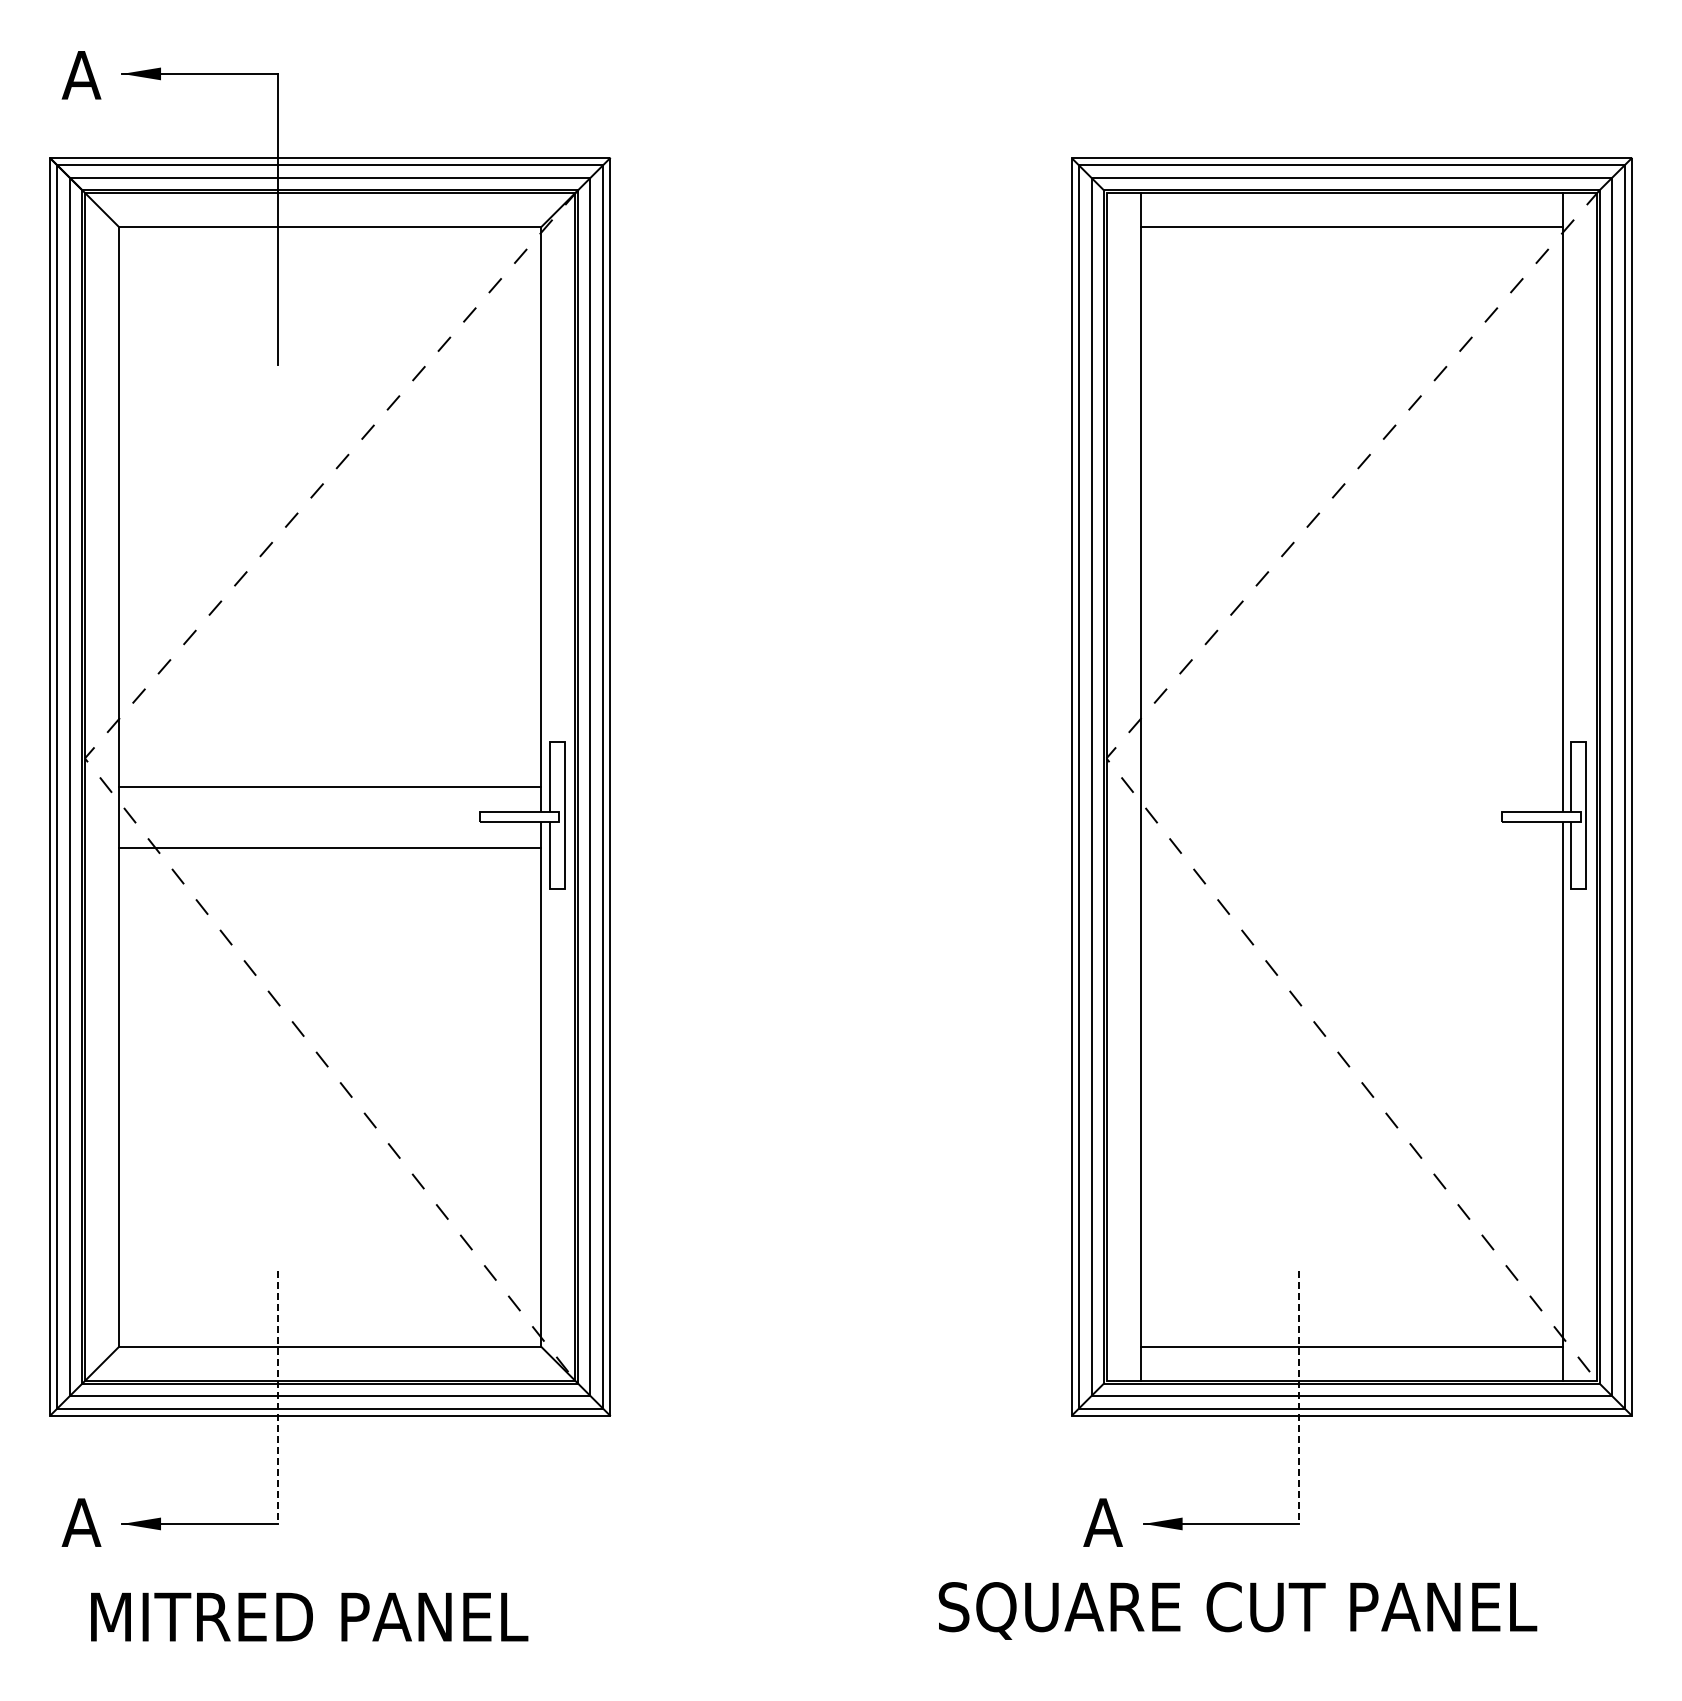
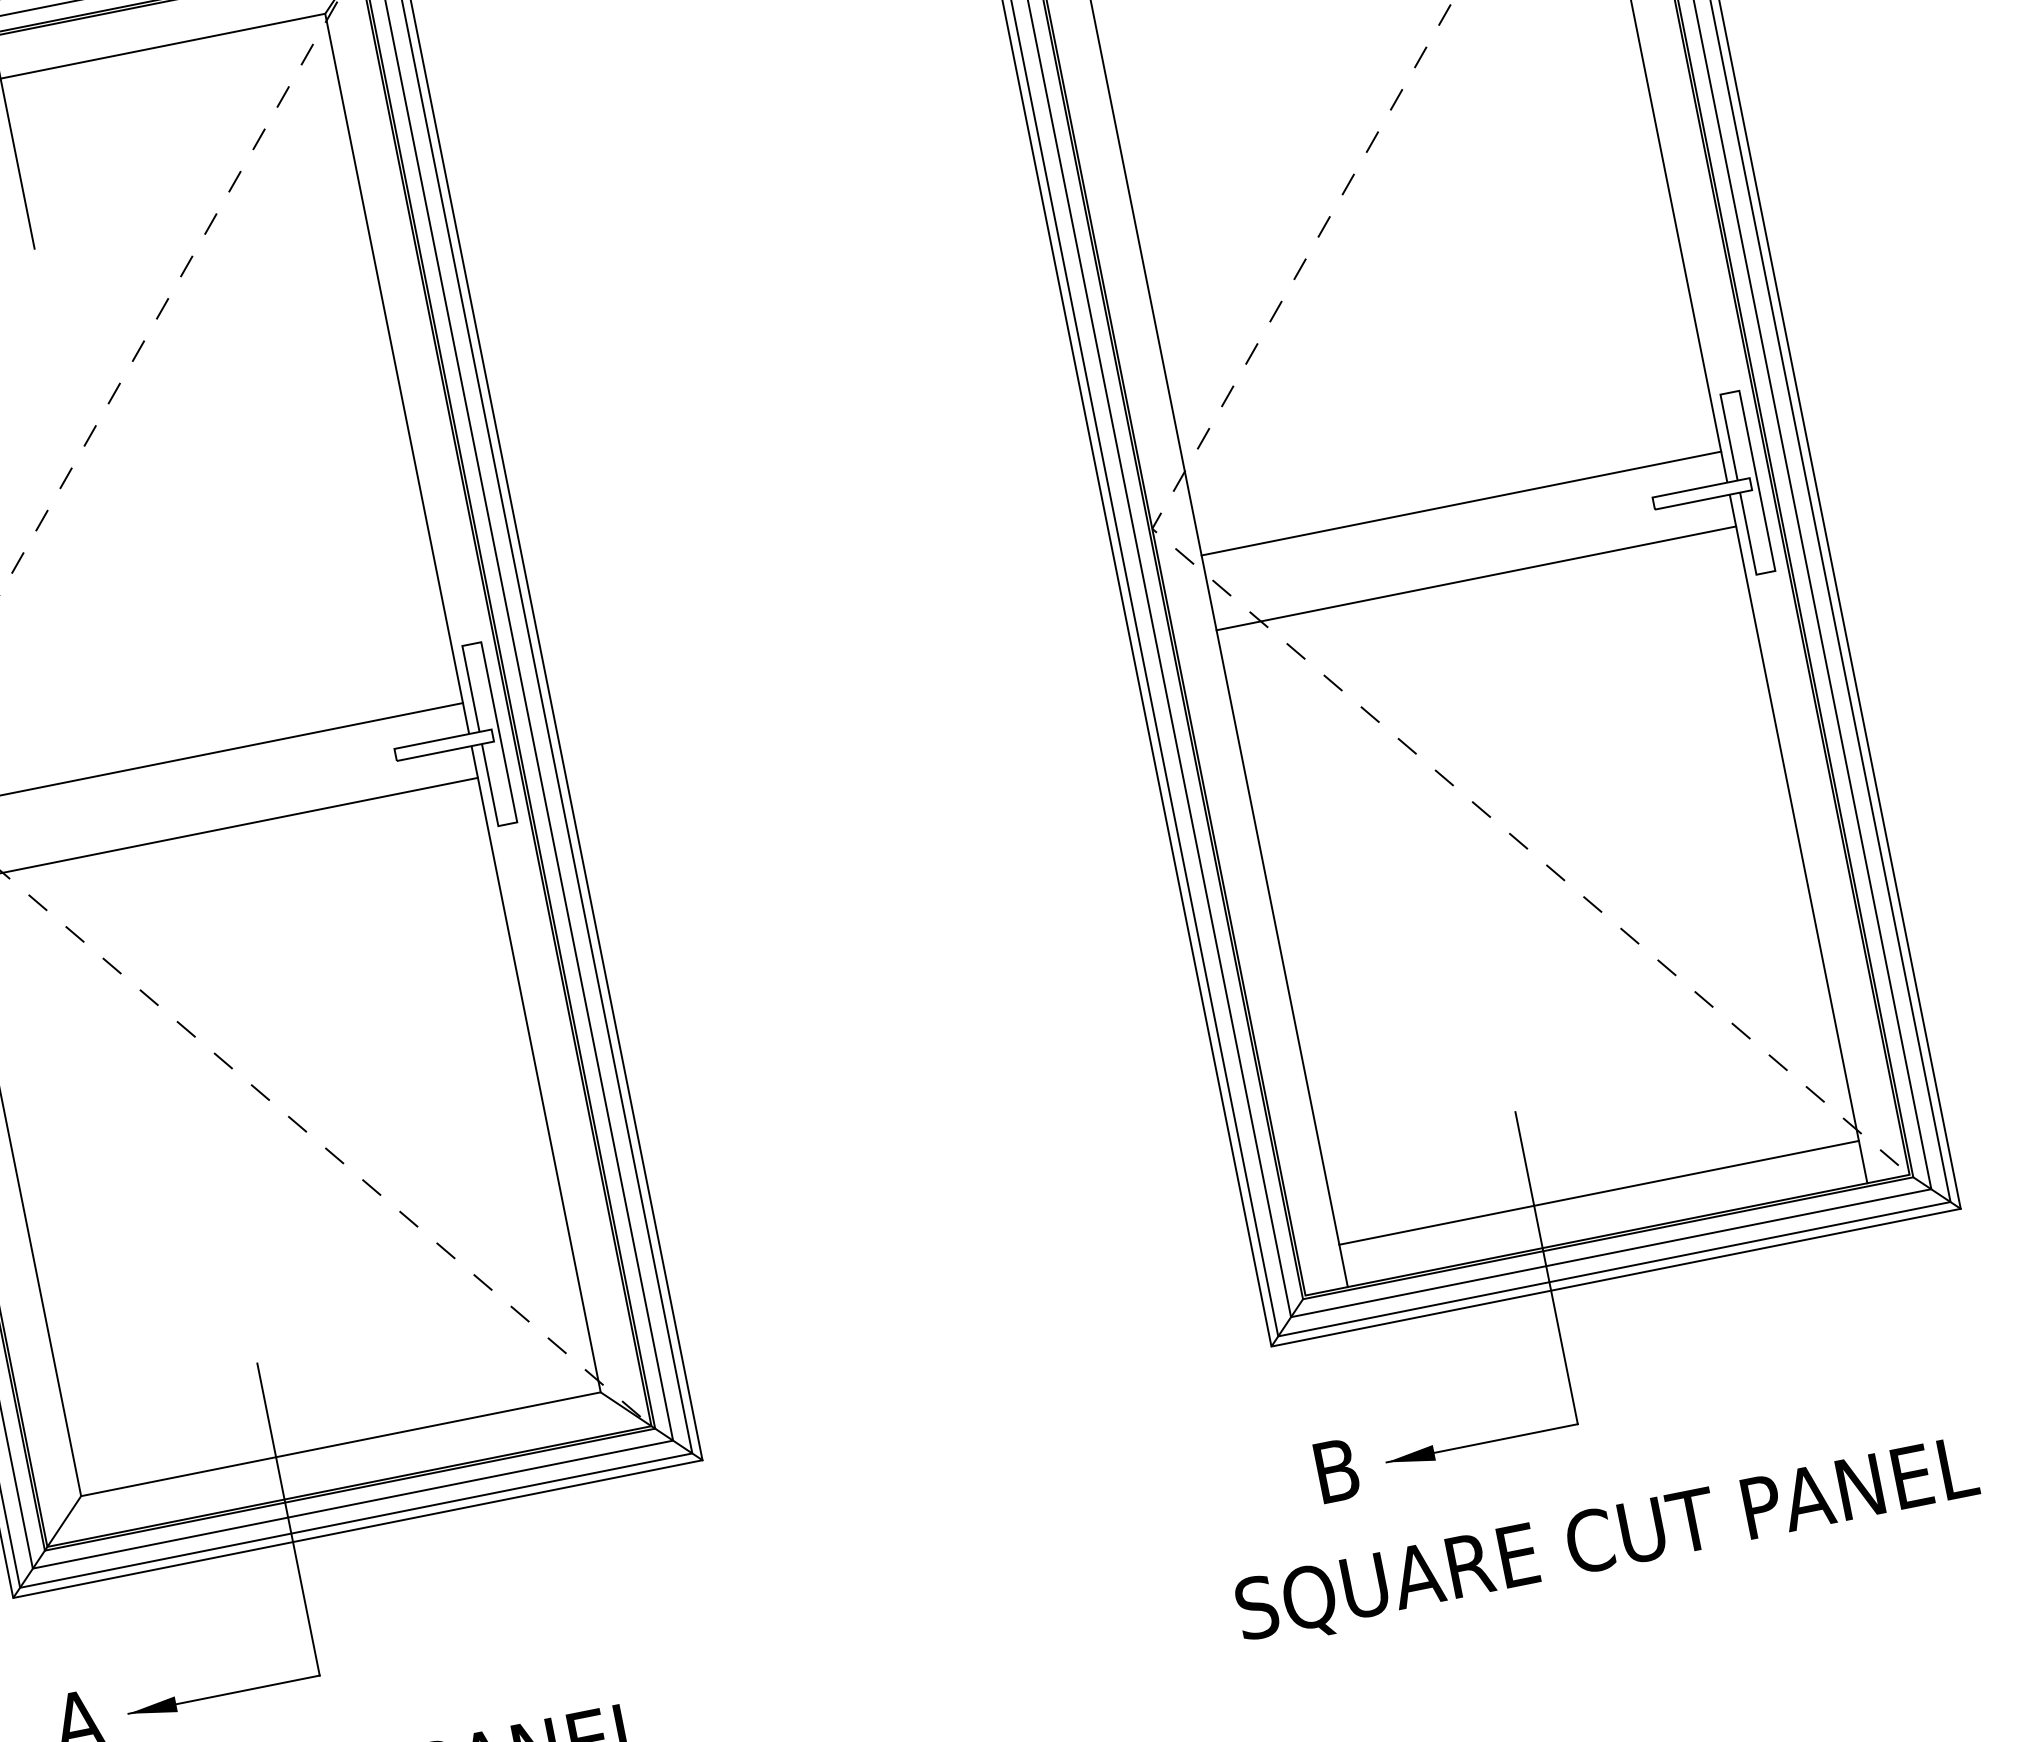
line: (1351, 786) -> (1460, 503), added
line: (1351, 847) -> (1475, 578), added
line: (277, 1397) -> (288, 1519), dashed -> solid
line: (1299, 1397) -> (1547, 1268), dashed -> solid
text: (1102, 1522) -> (1335, 1470), A -> B
text: (1237, 1610) -> (1607, 1542), moved

